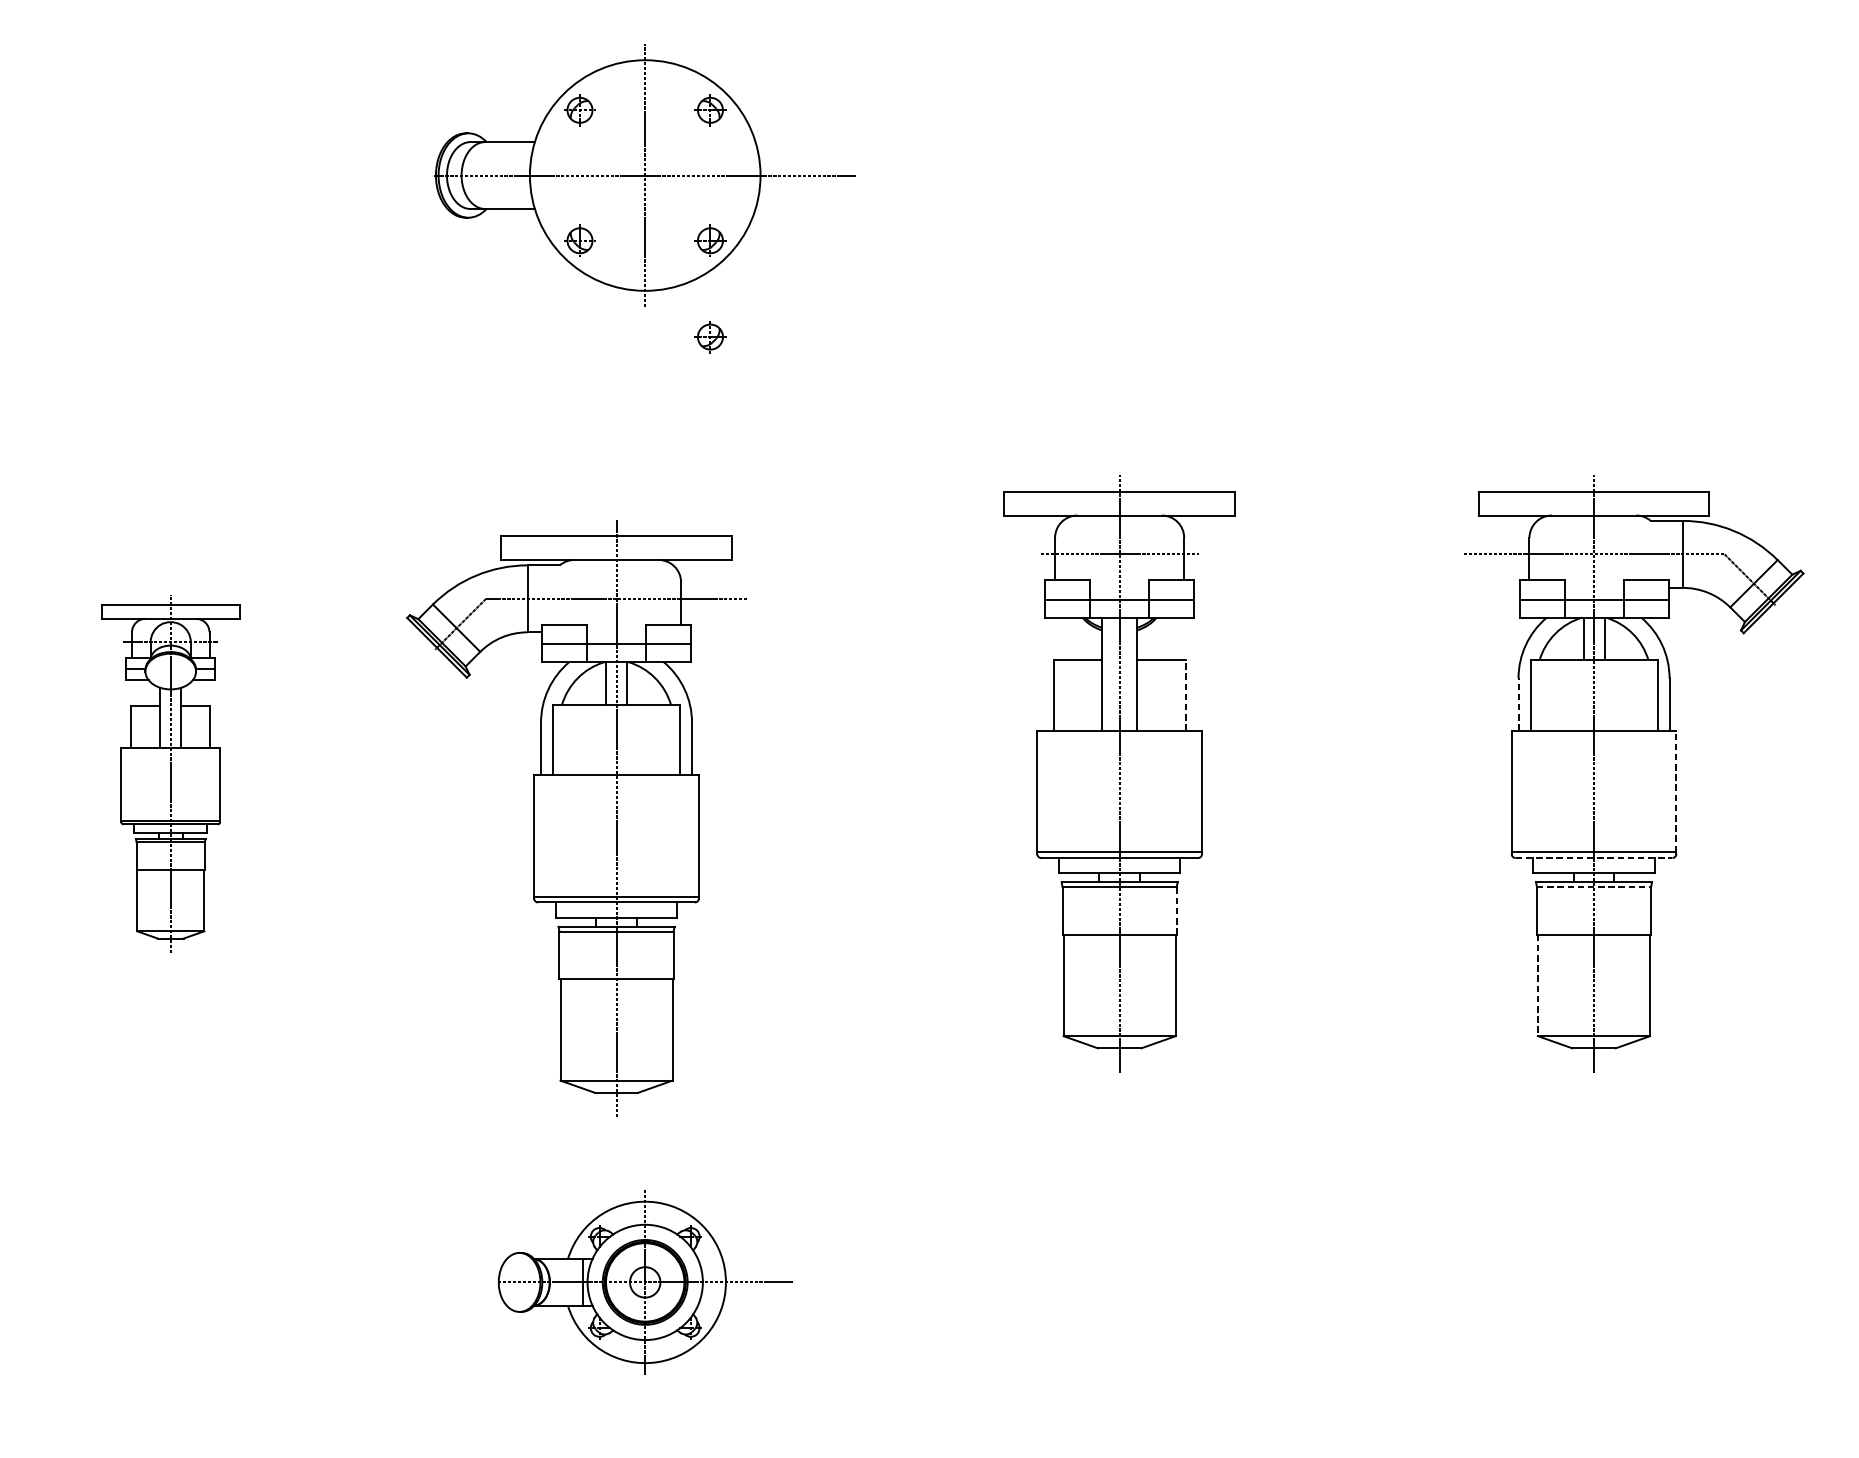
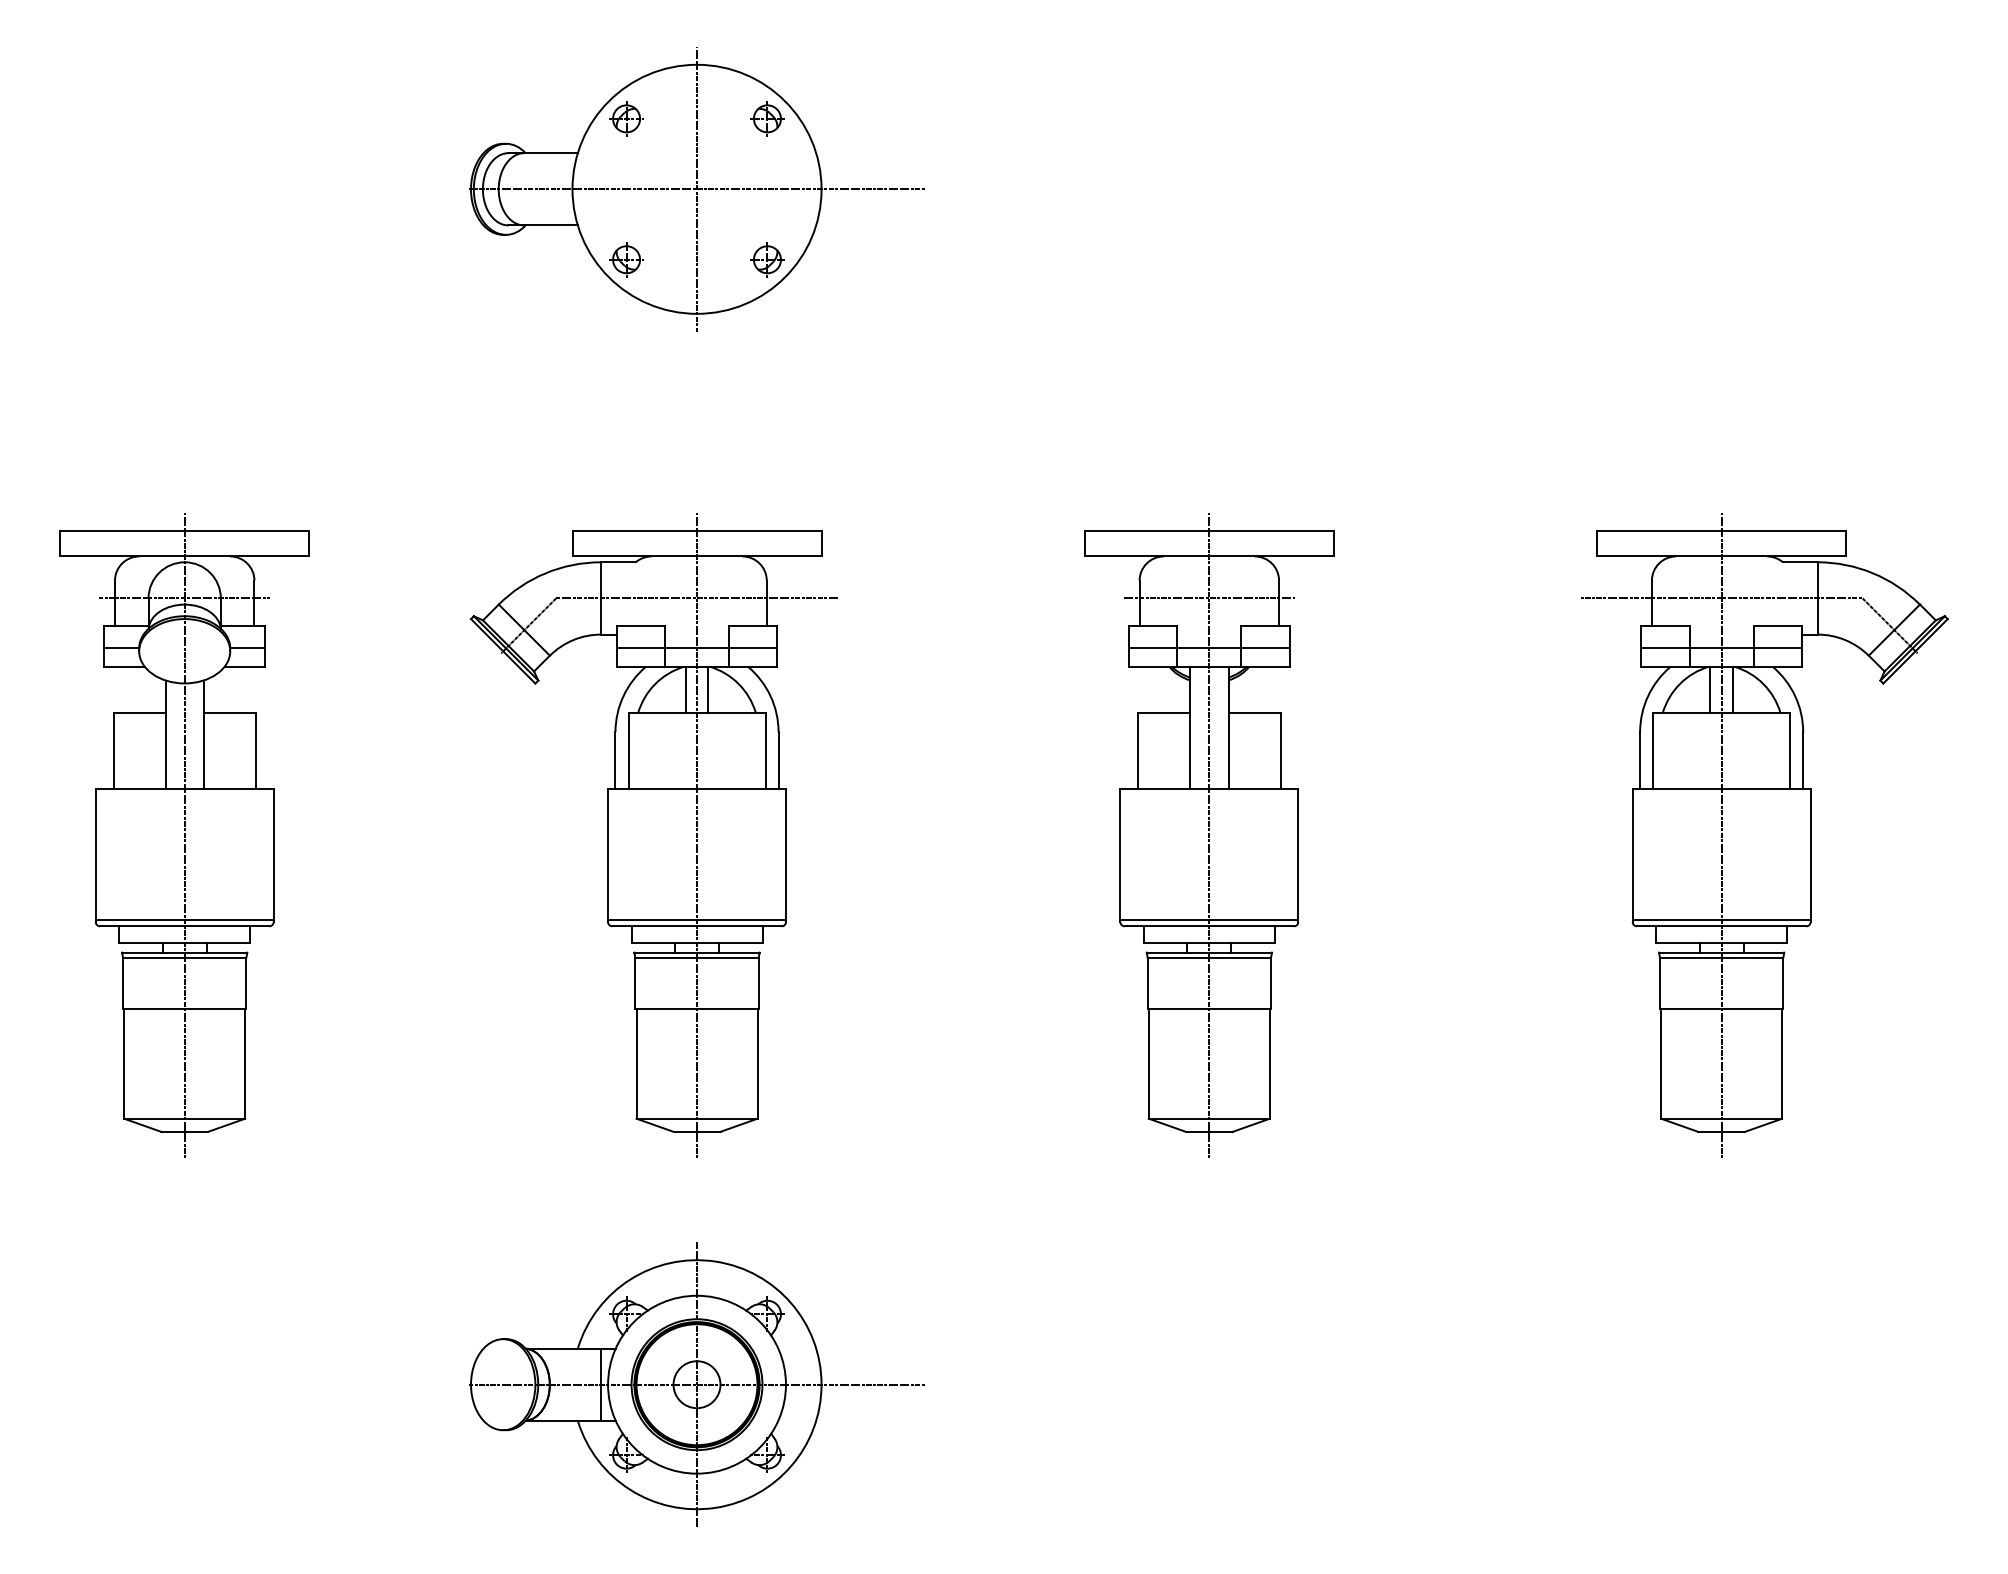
part: (710, 336) -> (767, 363), removed
line: (1185, 696) -> (1280, 751), dashed -> solid
line: (1518, 704) -> (1640, 760), dashed -> solid
part: (170, 773) -> (184, 835), size x1.67
line: (1676, 790) -> (1810, 853), dashed -> solid
part: (576, 818) -> (653, 835), moved
line: (1593, 858) -> (1721, 926), dashed -> solid
line: (1593, 886) -> (1721, 957), dashed -> solid
line: (1176, 910) -> (1270, 983), dashed -> solid
line: (1538, 985) -> (1661, 1063), dashed -> solid
part: (644, 1282) -> (696, 1384), size x1.43

